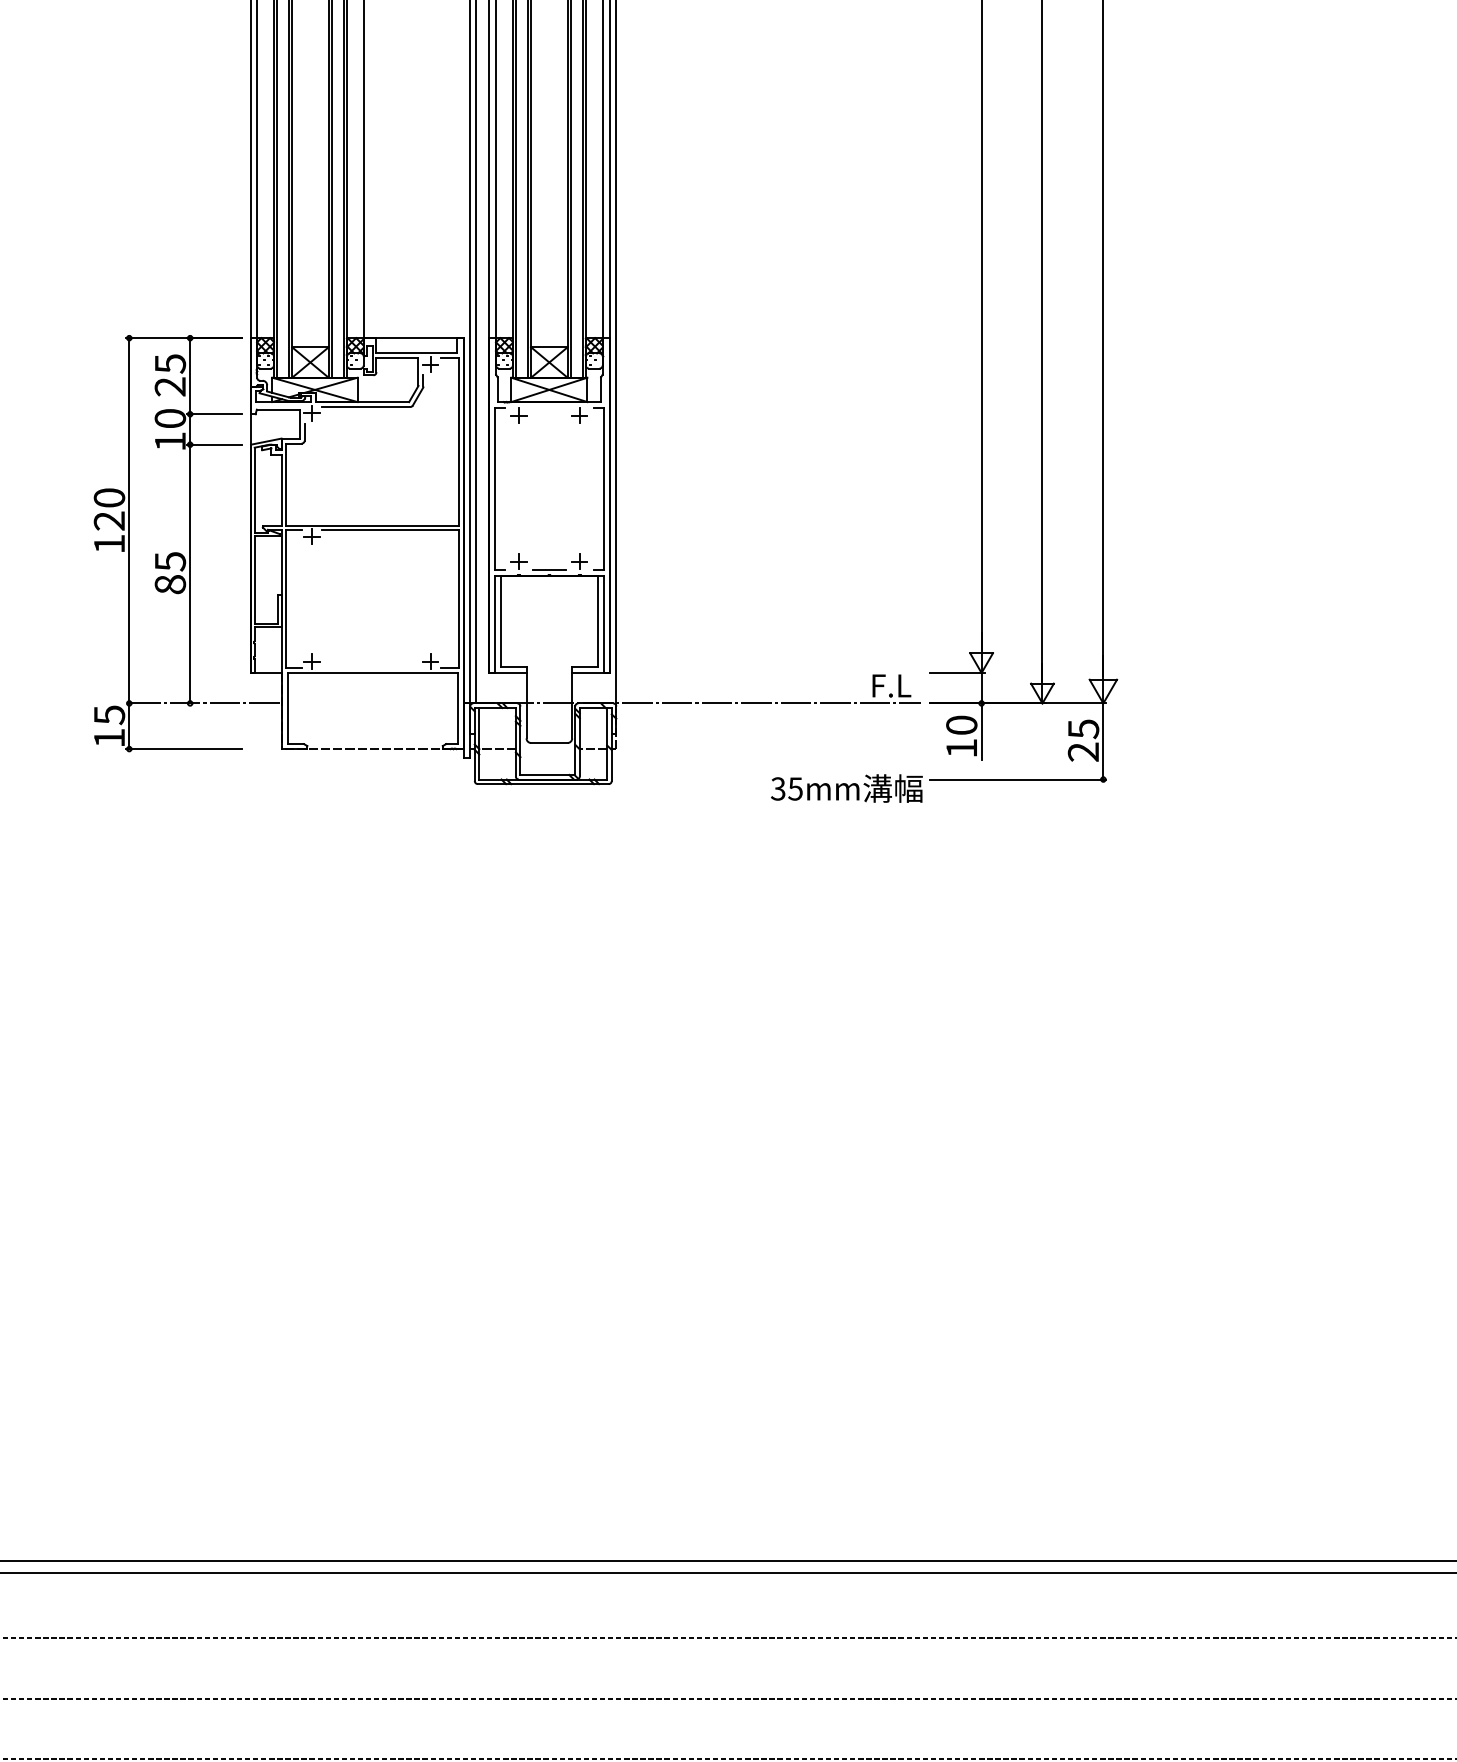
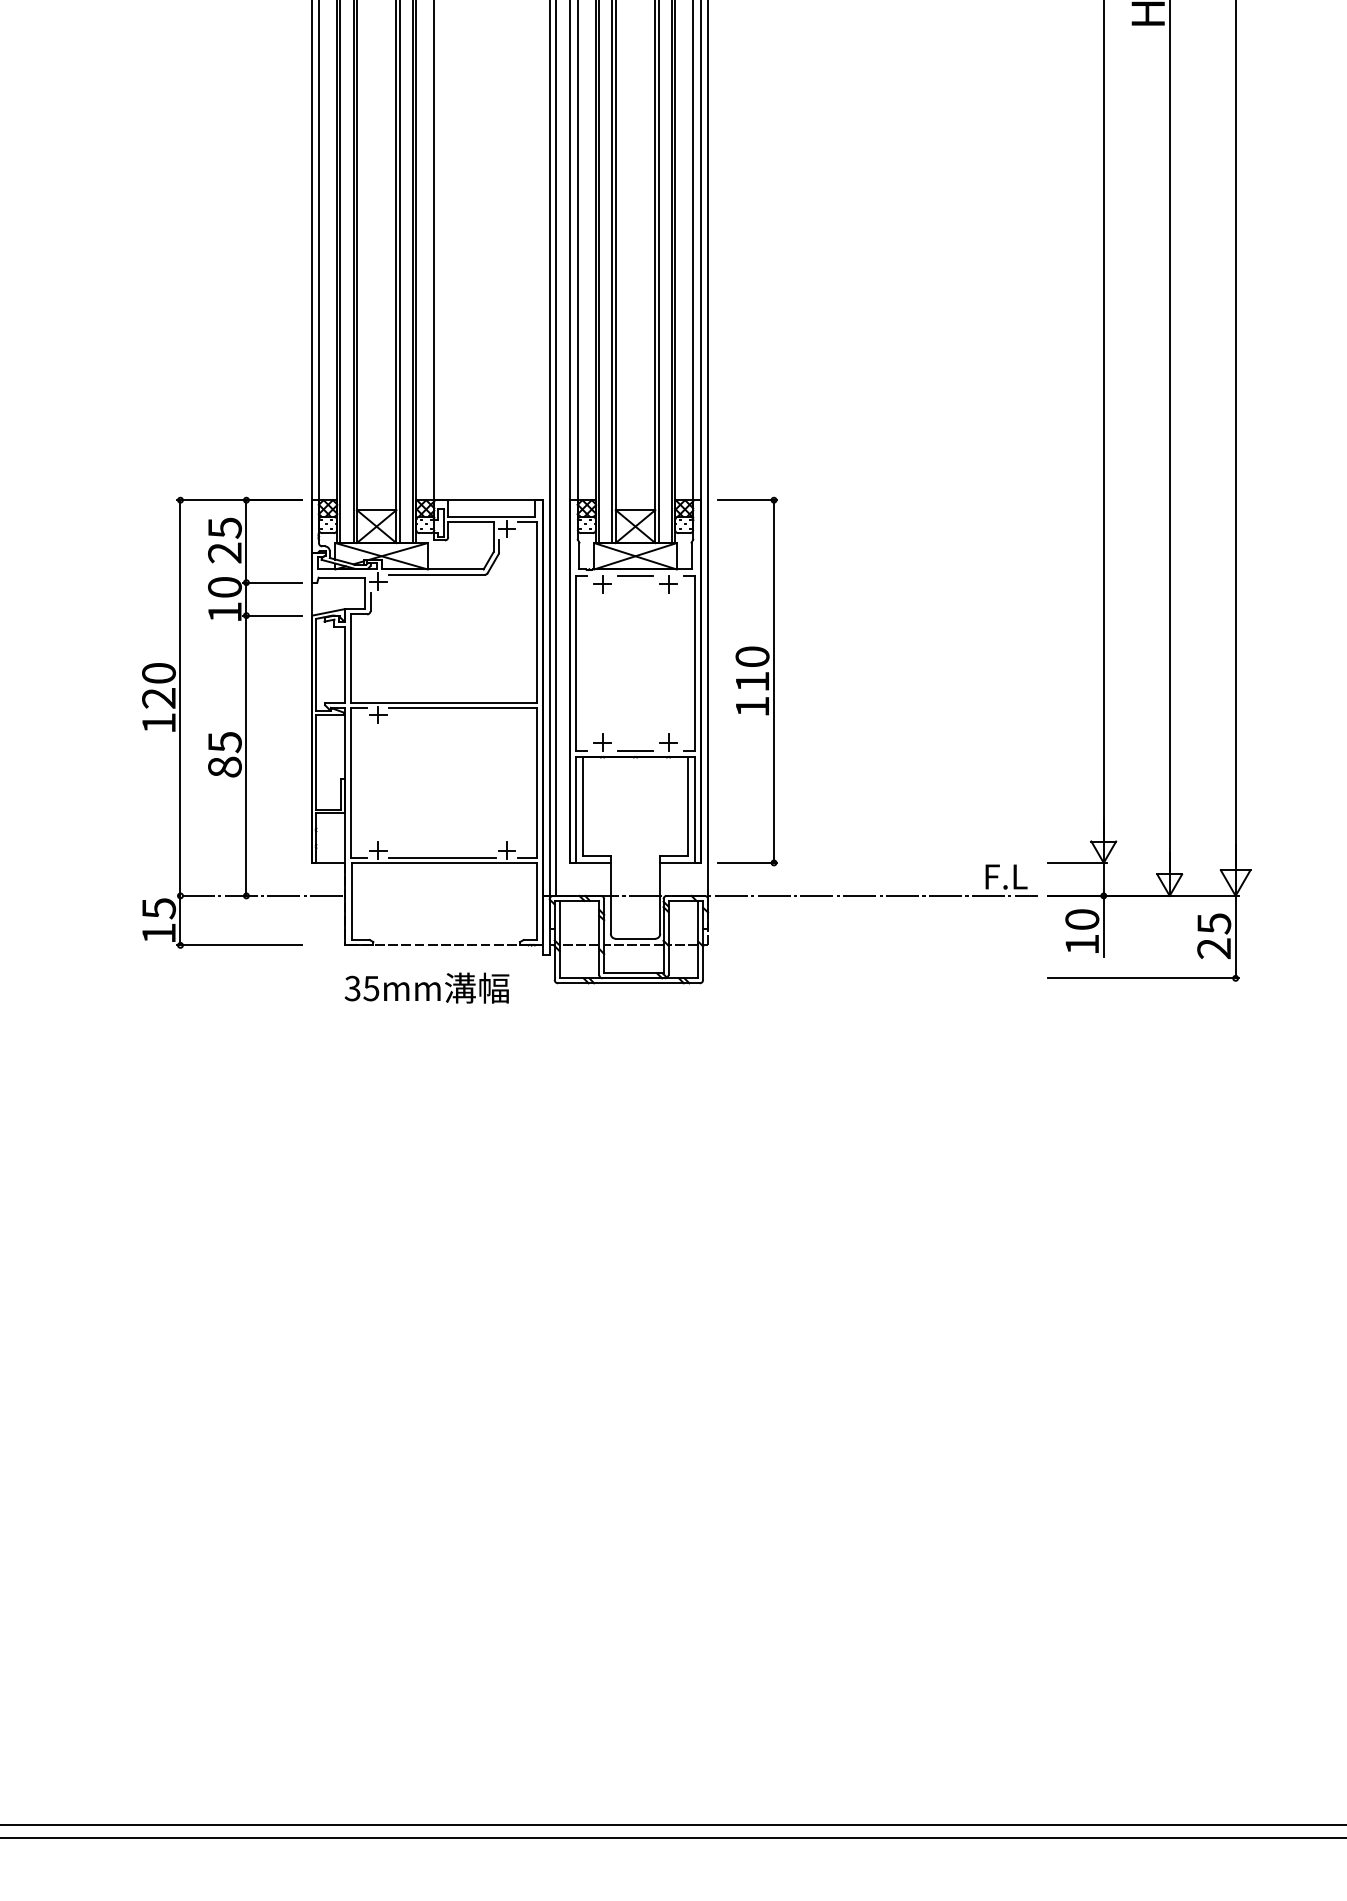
line: (549, 407) -> (635, 575), added
part: (652, 505) -> (747, 681), added
line: (371, 668) -> (442, 858), added
line: (547, 749) -> (633, 945), added
text: (846, 788) -> (426, 988), moved

